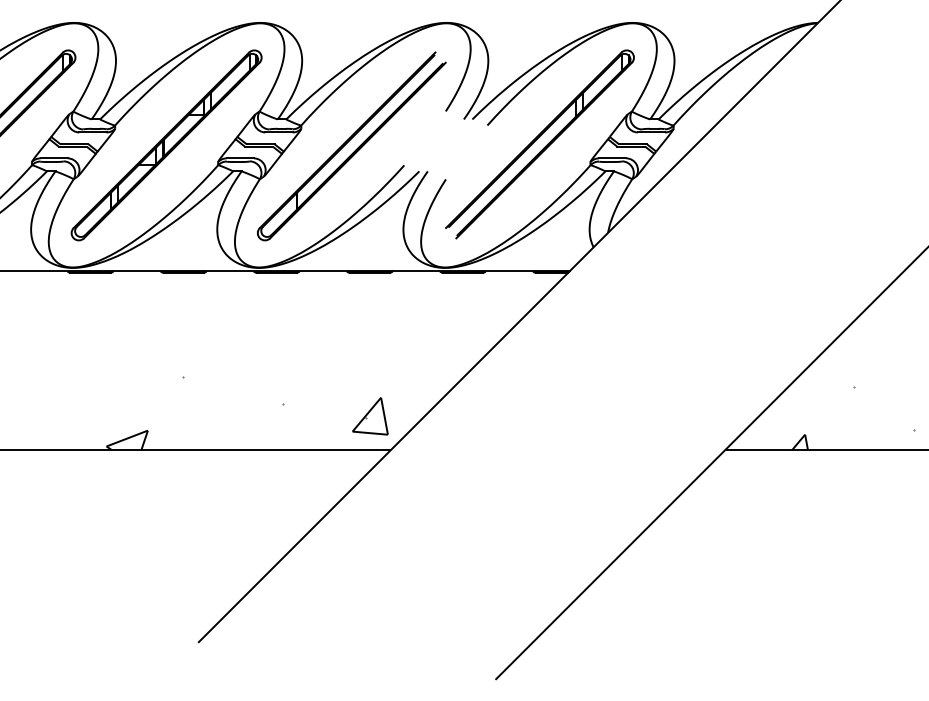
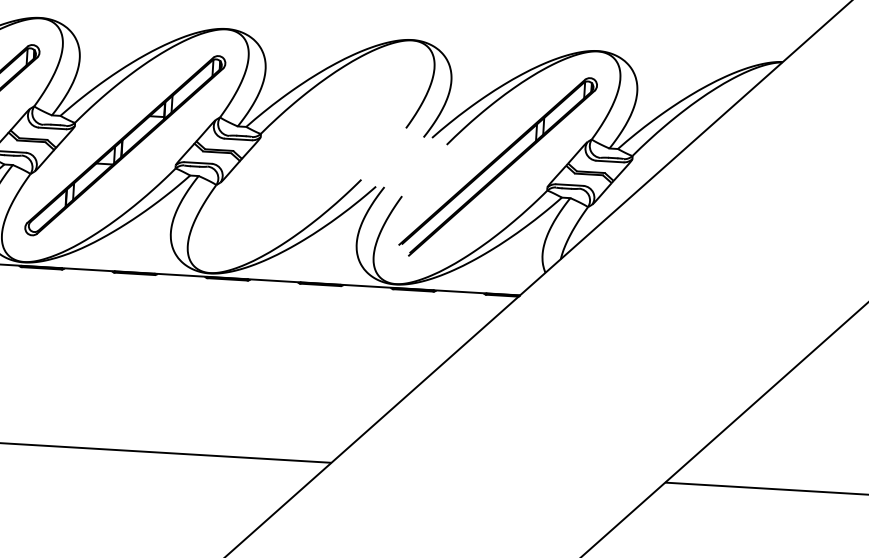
part: (351, 146) -> (309, 157), removed
hatch: (246, 413) -> (189, 418), removed
hatch: (853, 417) -> (794, 458), removed

